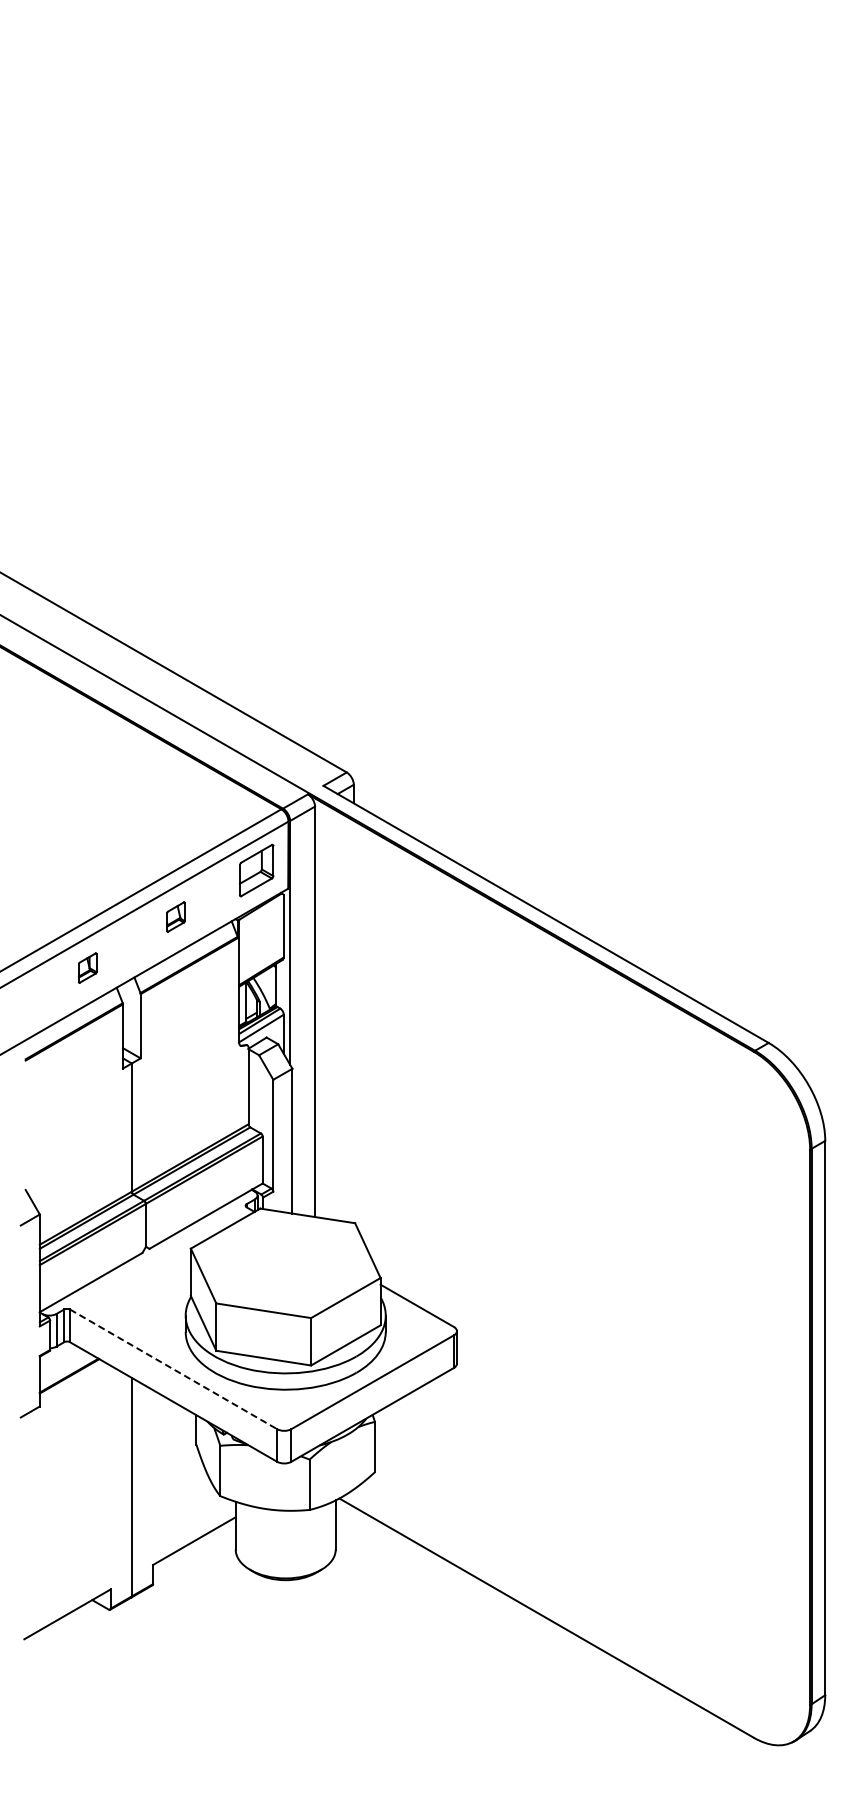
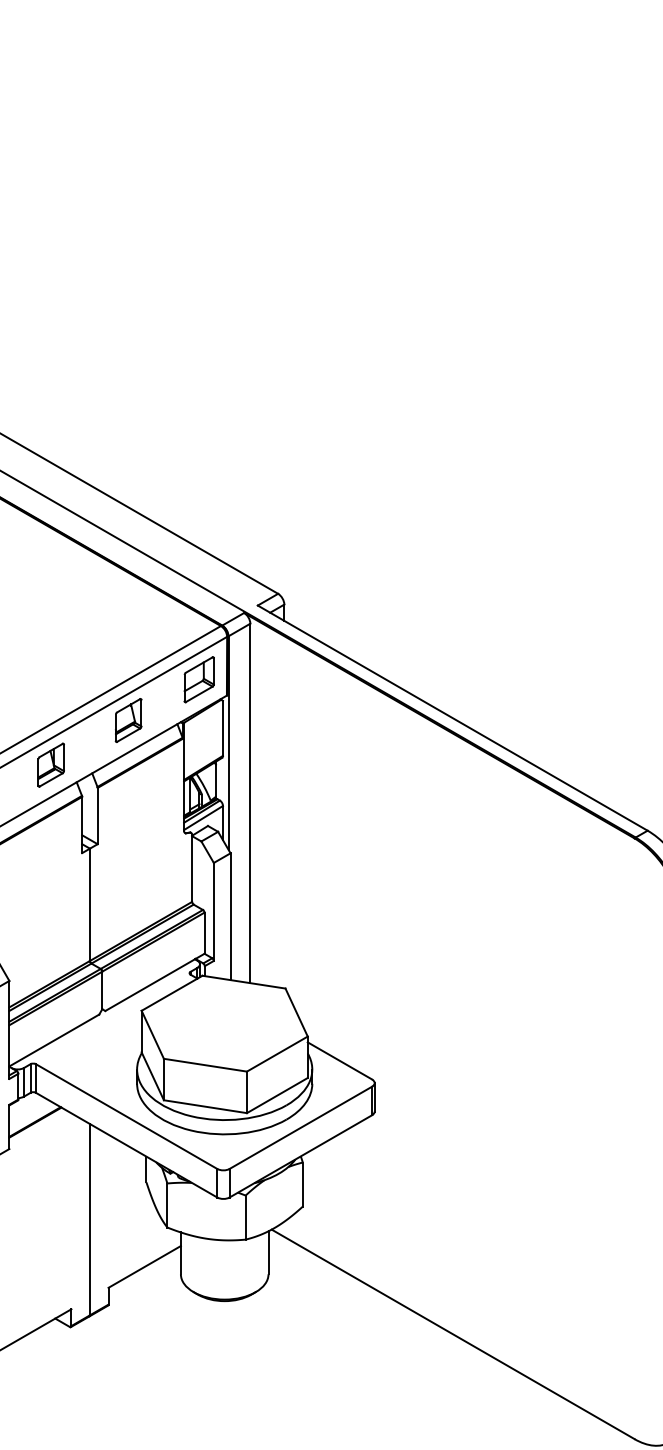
part: (175, 916) -> (128, 719), size x1.67
part: (87, 967) -> (51, 764), size x1.67
line: (173, 1369) -> (126, 1116), dashed -> solid

